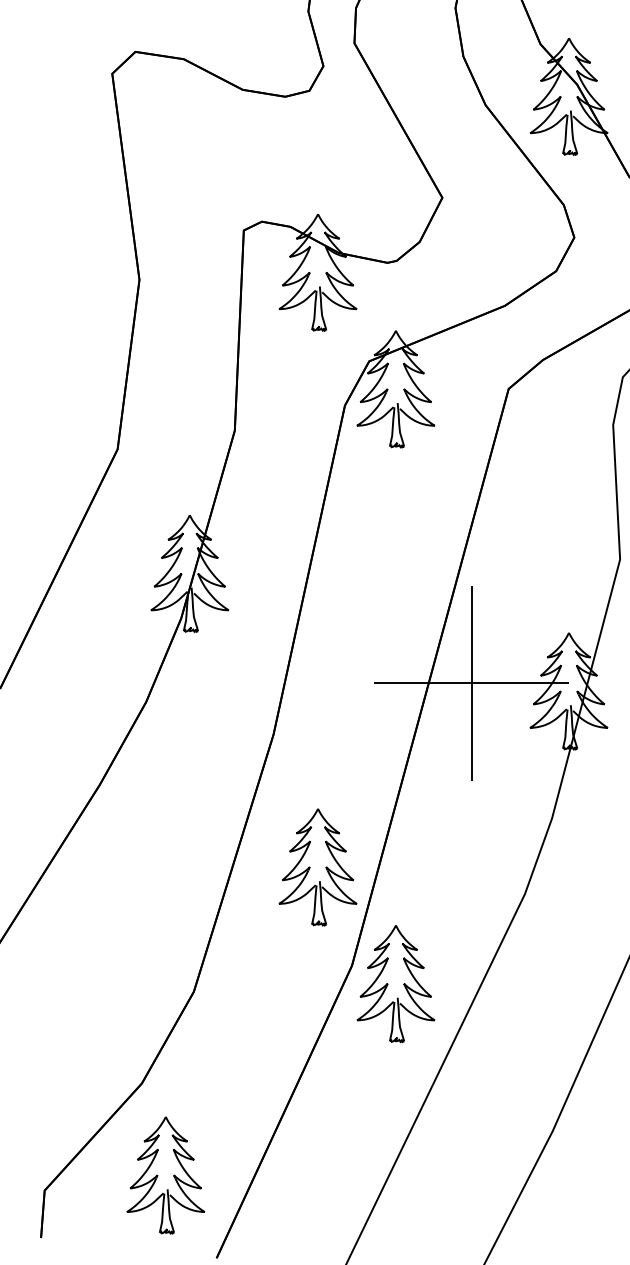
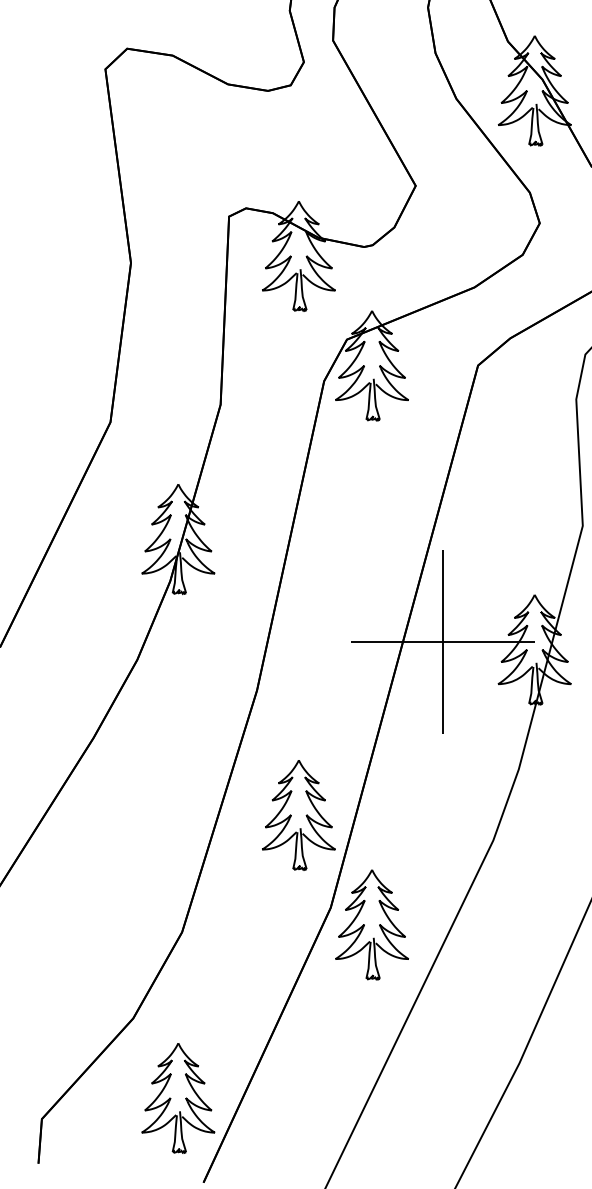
part: (165, 1175) -> (178, 1098), moved

